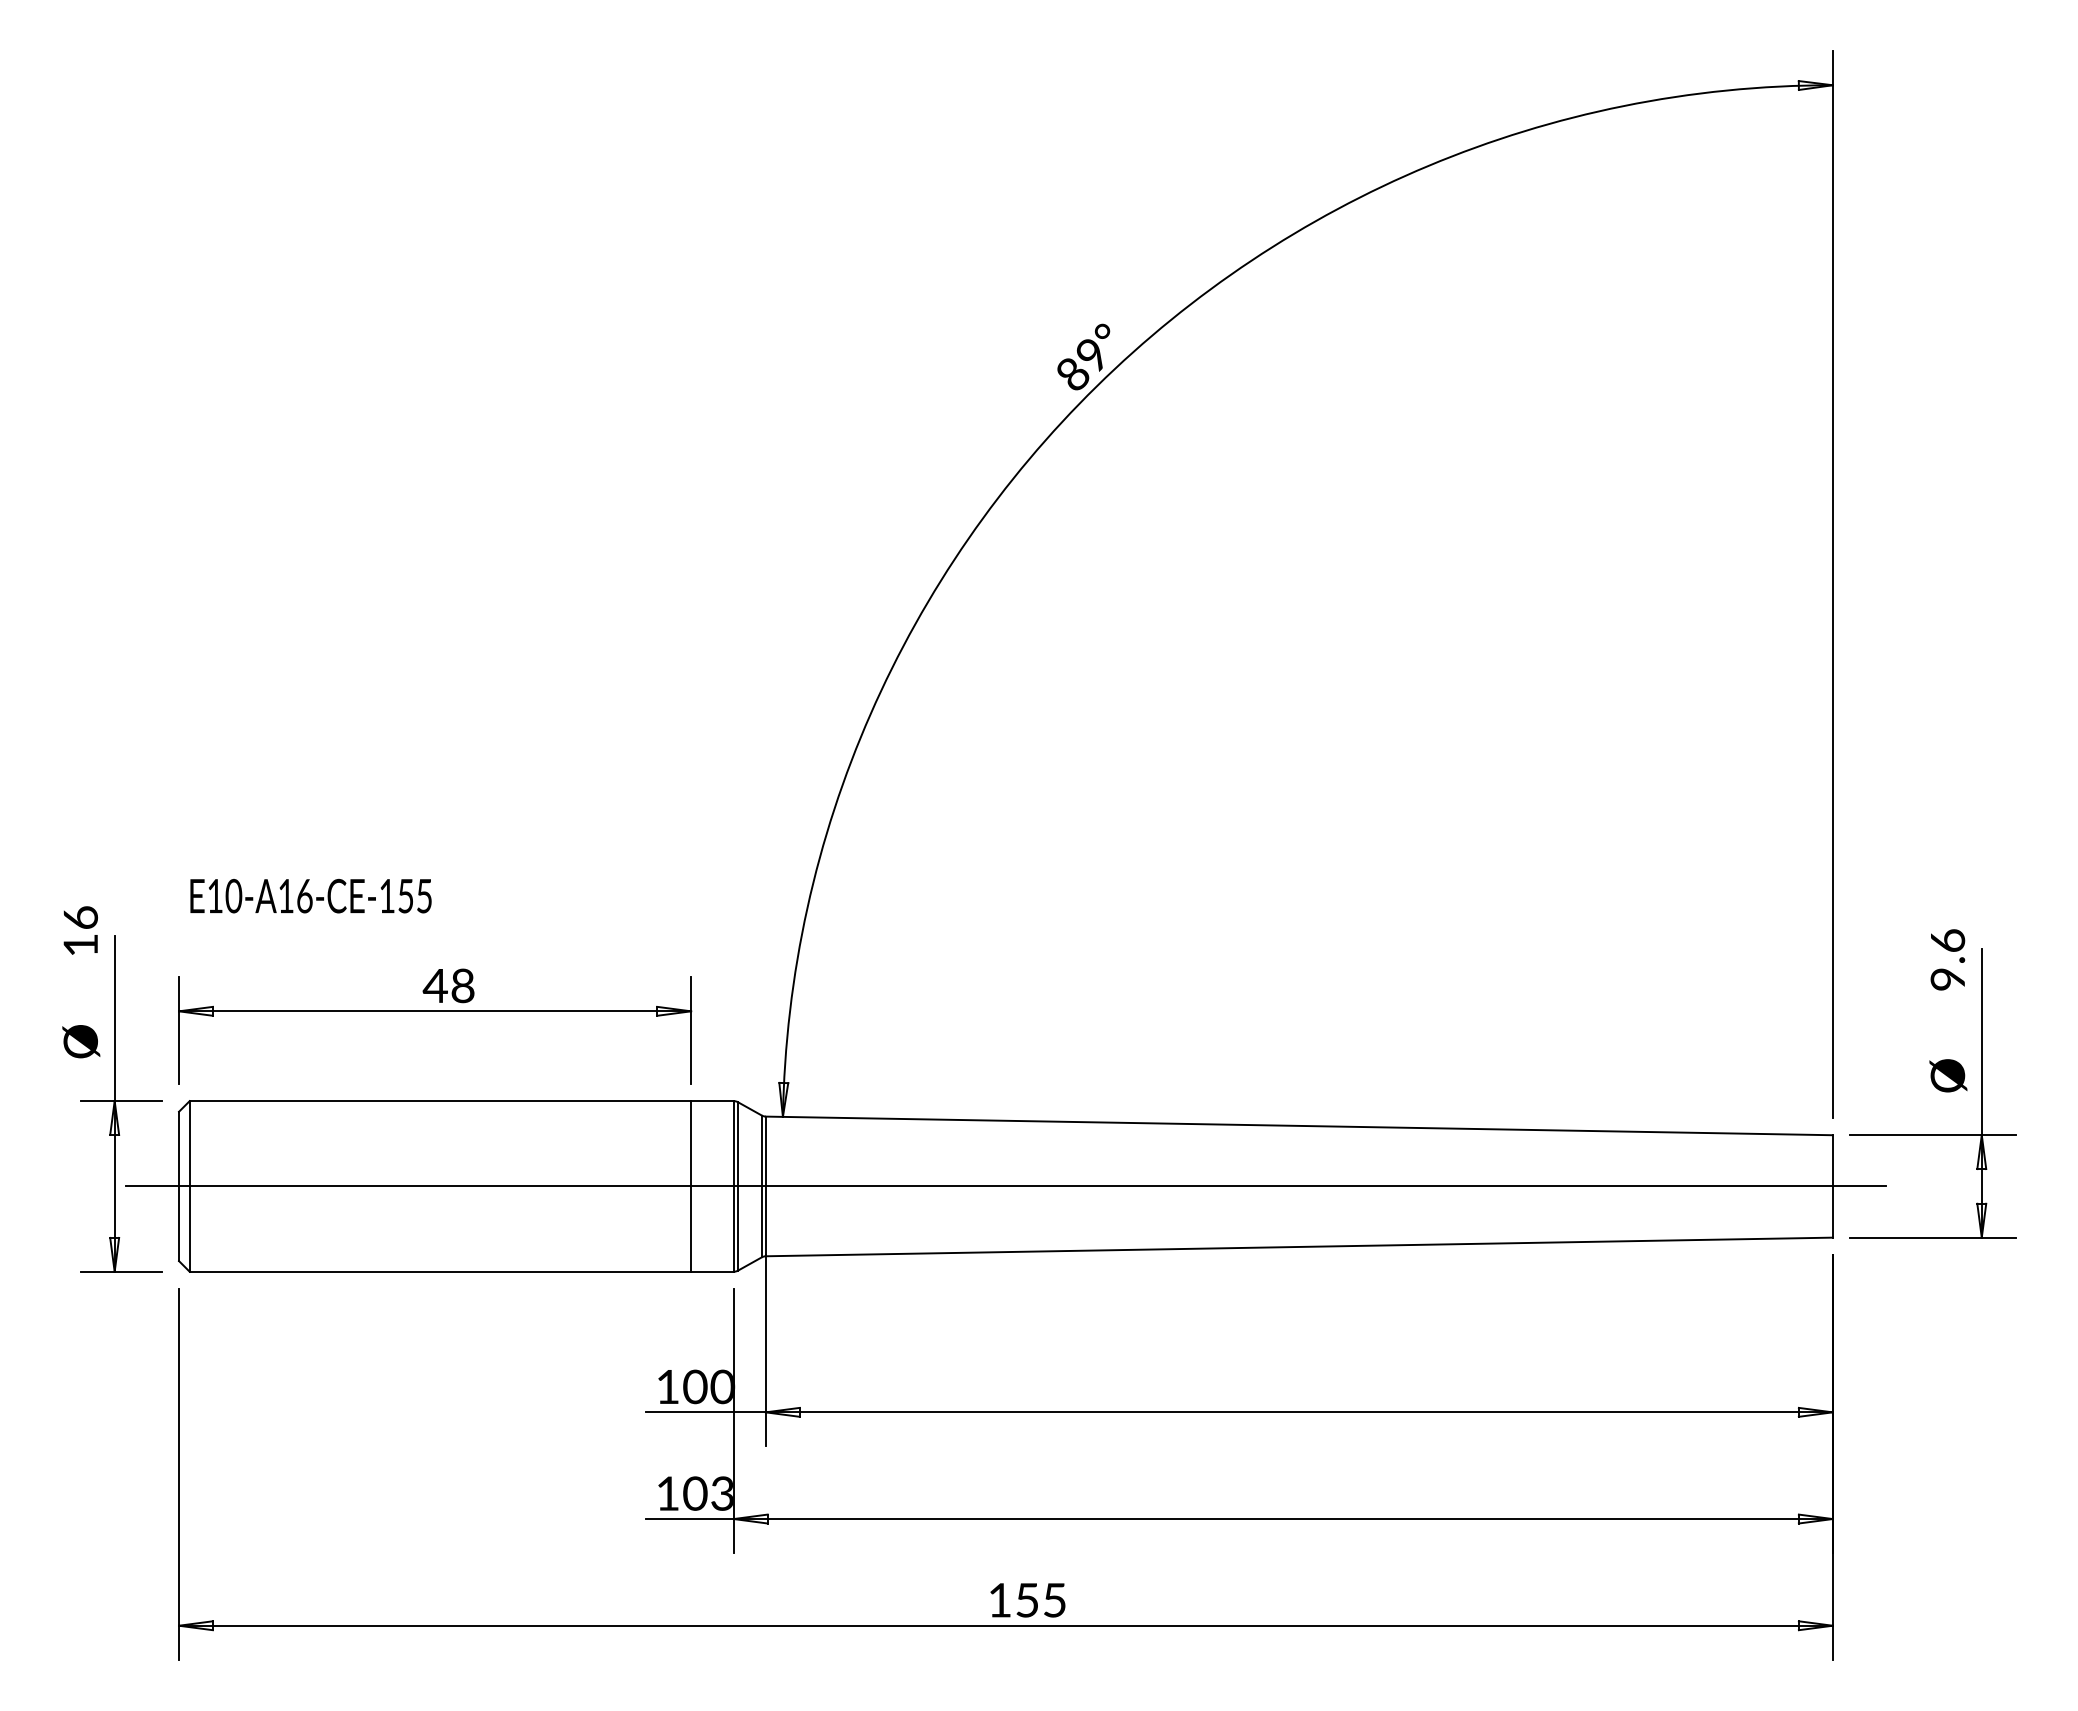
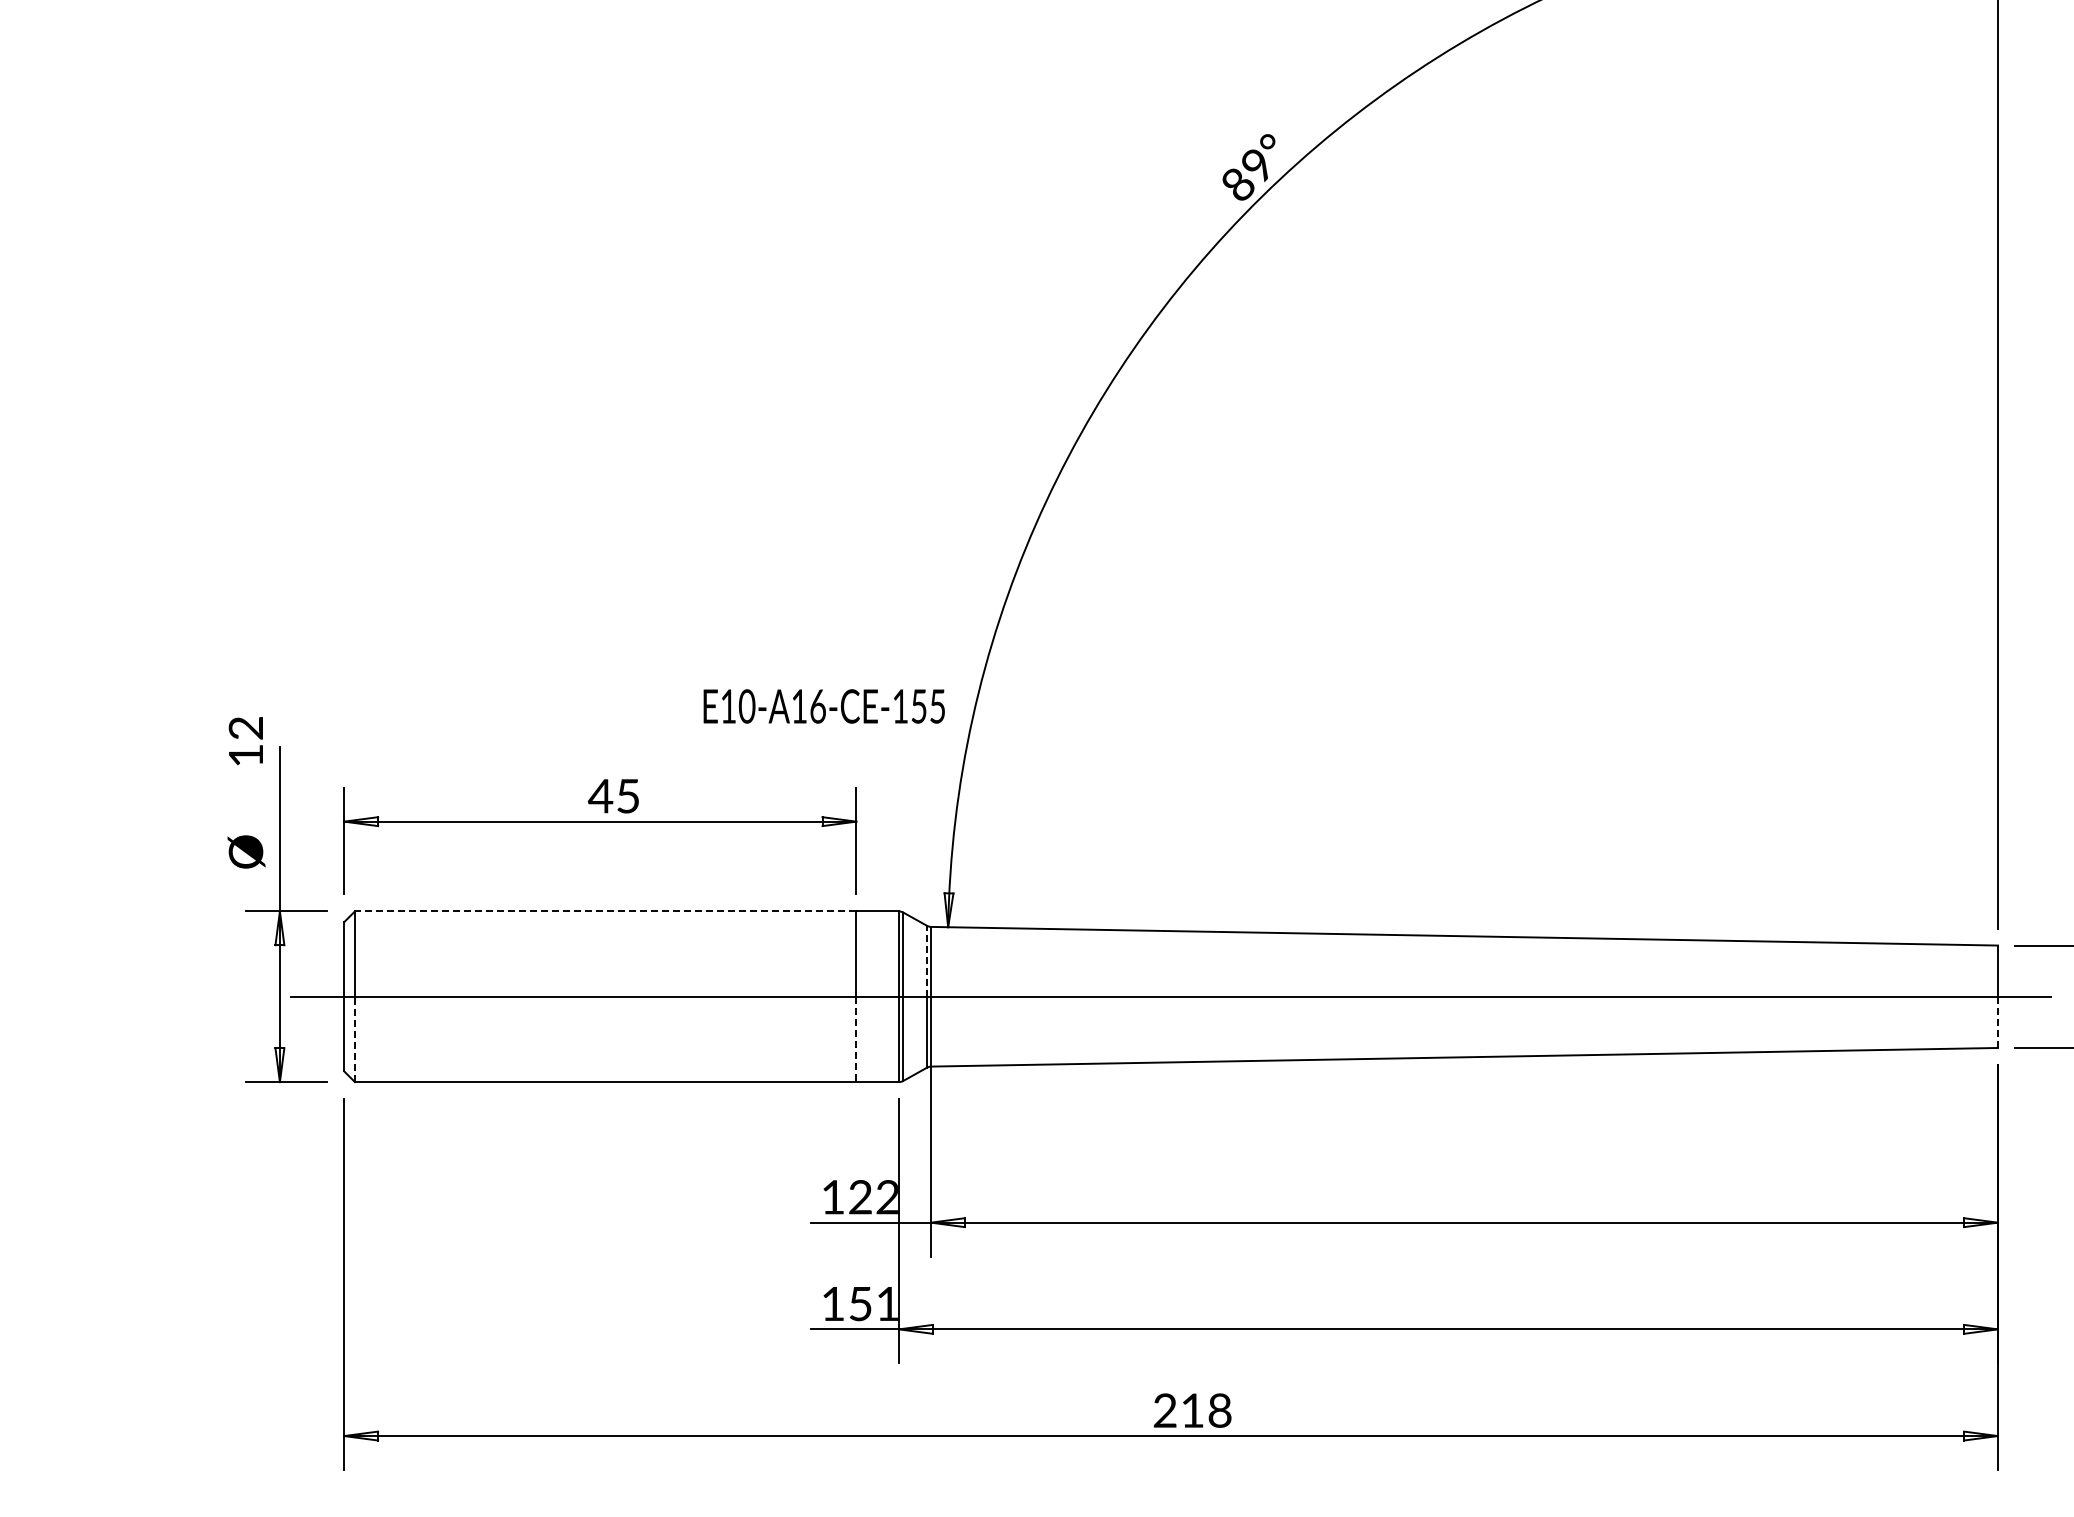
text: (310, 896) -> (823, 706), moved
text: (80, 917) -> (245, 727), 16 -> 12
text: (462, 985) -> (627, 795), 48 -> 45
line: (440, 1101) -> (605, 911), solid -> dashed
line: (761, 1150) -> (926, 960), solid -> dashed
line: (1832, 1212) -> (1997, 1022), solid -> dashed
line: (189, 1229) -> (354, 1039), solid -> dashed
line: (691, 1229) -> (856, 1039), solid -> dashed
text: (709, 1386) -> (874, 1196), 100 -> 122
text: (707, 1493) -> (872, 1303), 103 -> 151
text: (1027, 1600) -> (1192, 1410), 155 -> 218

